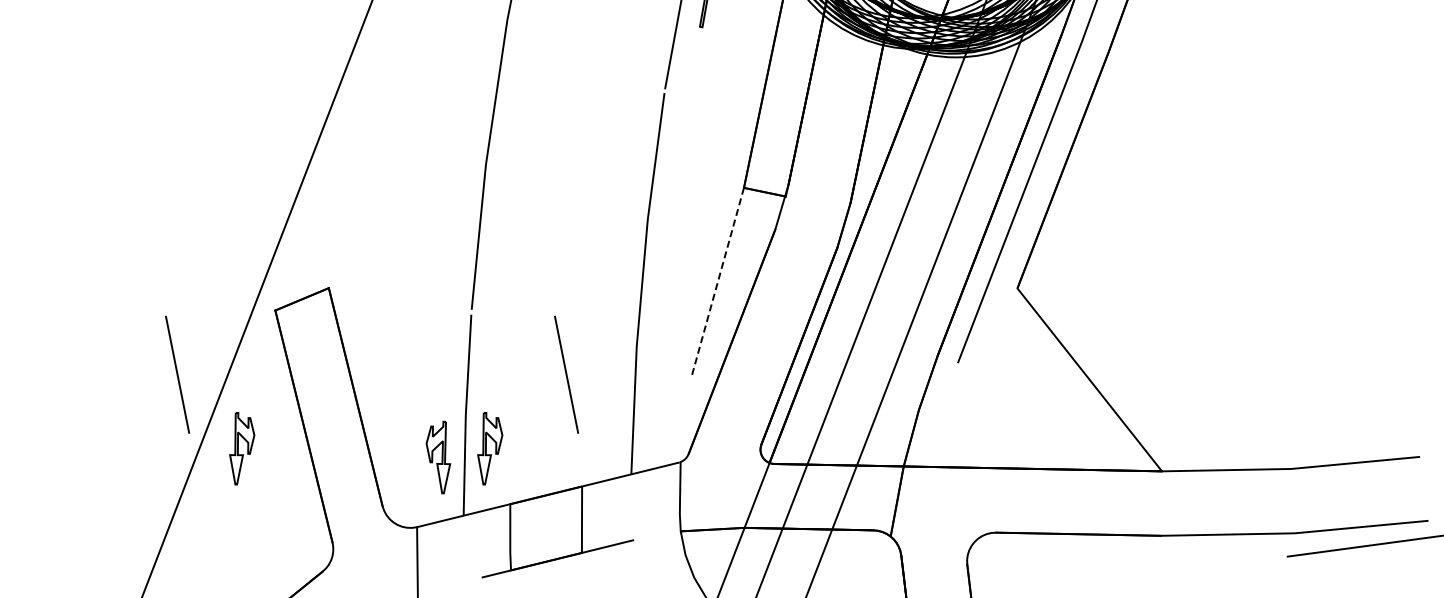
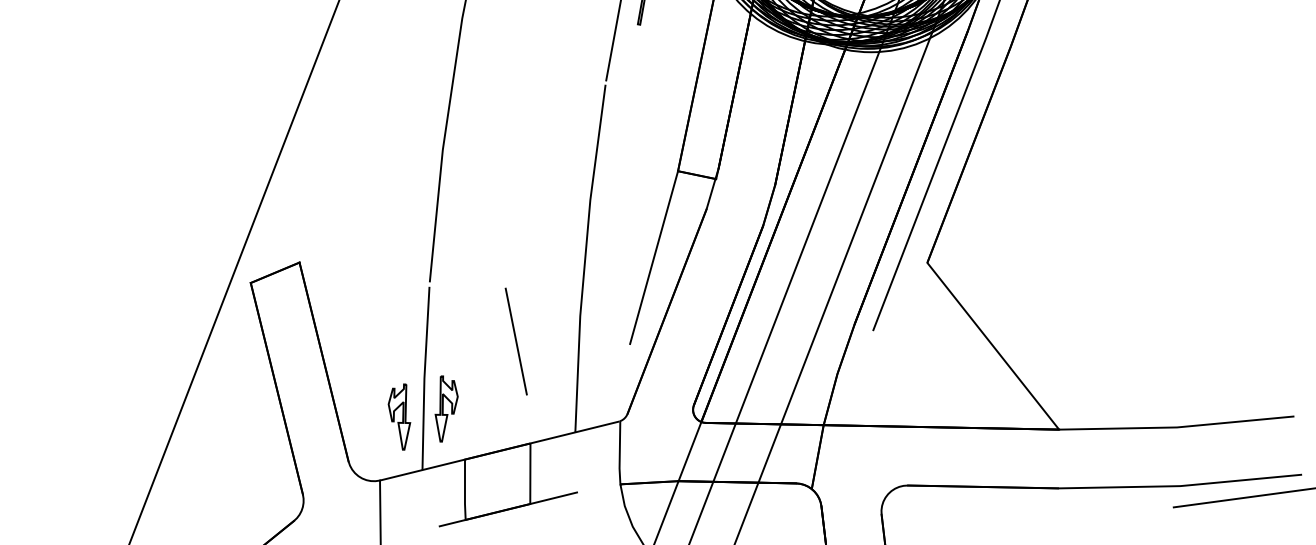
line: (717, 283) -> (653, 258), dashed -> solid
line: (177, 374) -> (161, 341), removed
part: (242, 448) -> (220, 408), removed

